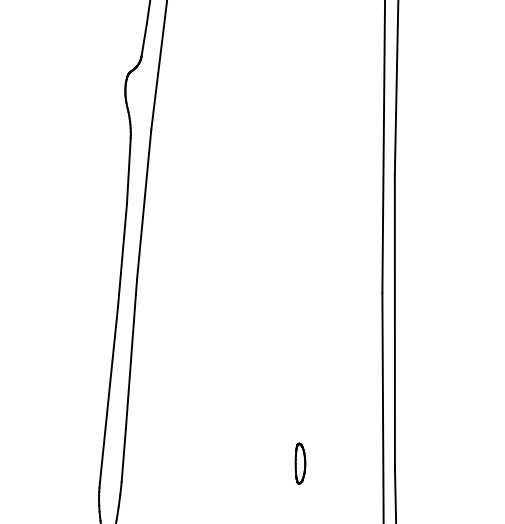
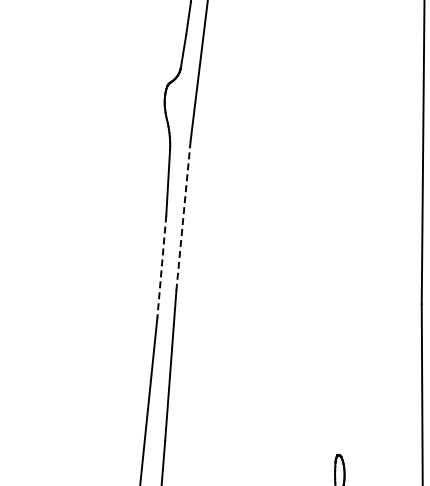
line: (144, 204) -> (183, 215), solid -> dashed
line: (122, 256) -> (161, 267), solid -> dashed

